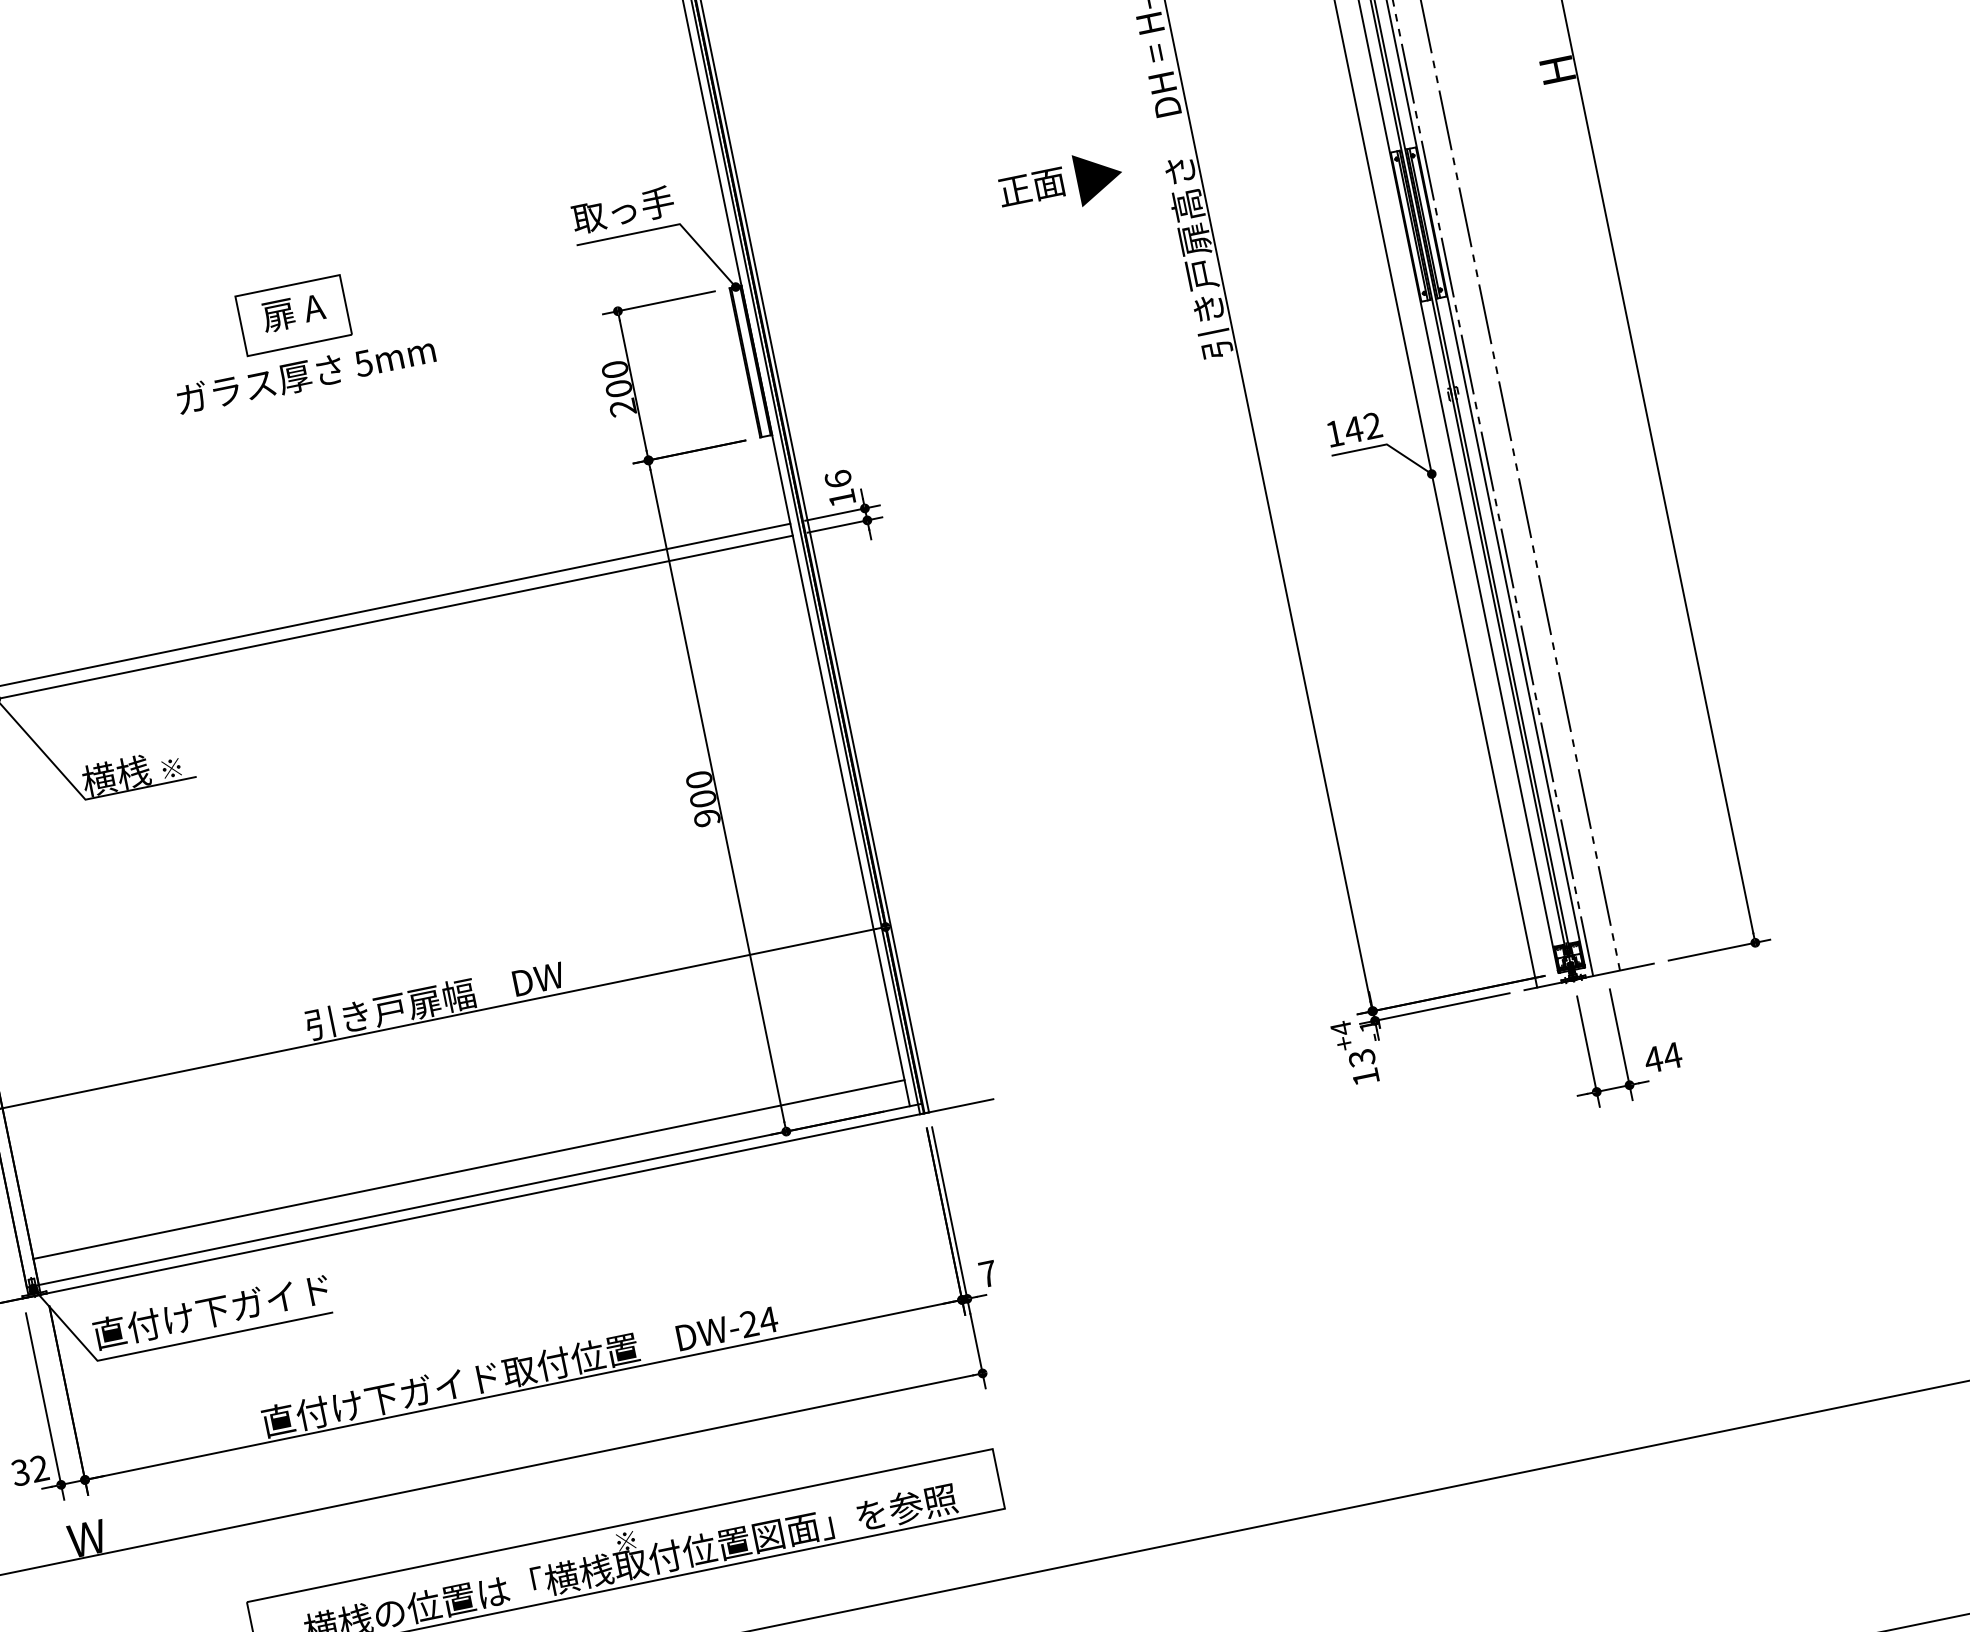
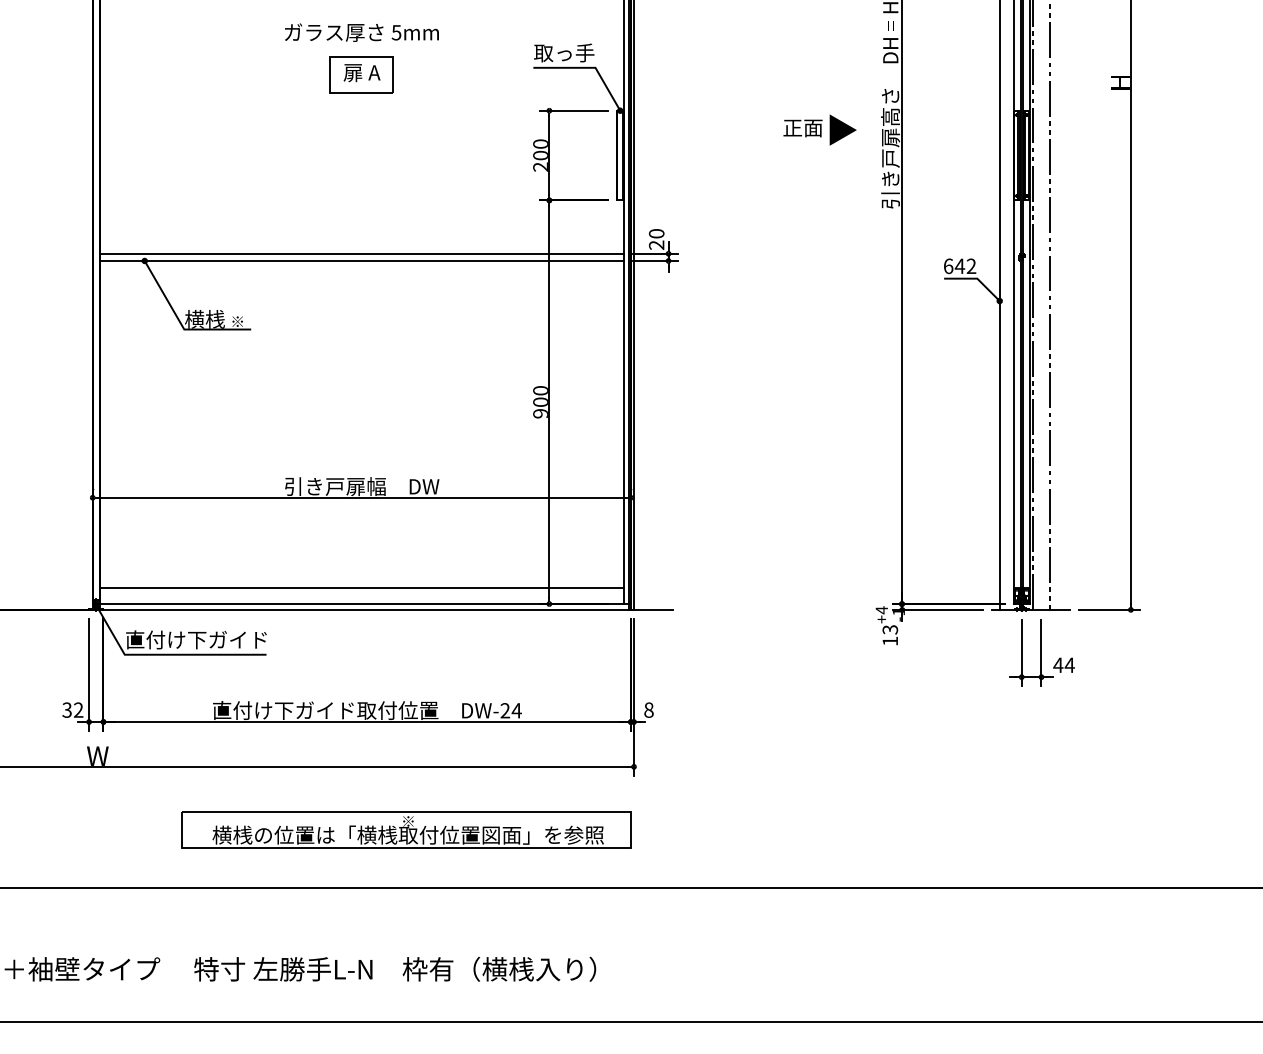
text: (1059, 183) -> (819, 129), moved
text: (305, 374) -> (361, 32), moved
text: (1334, 434) -> (948, 266), 142 -> 642
text: (839, 488) -> (656, 239), 16 -> 20
text: (987, 1273) -> (648, 709), 7 -> 8

